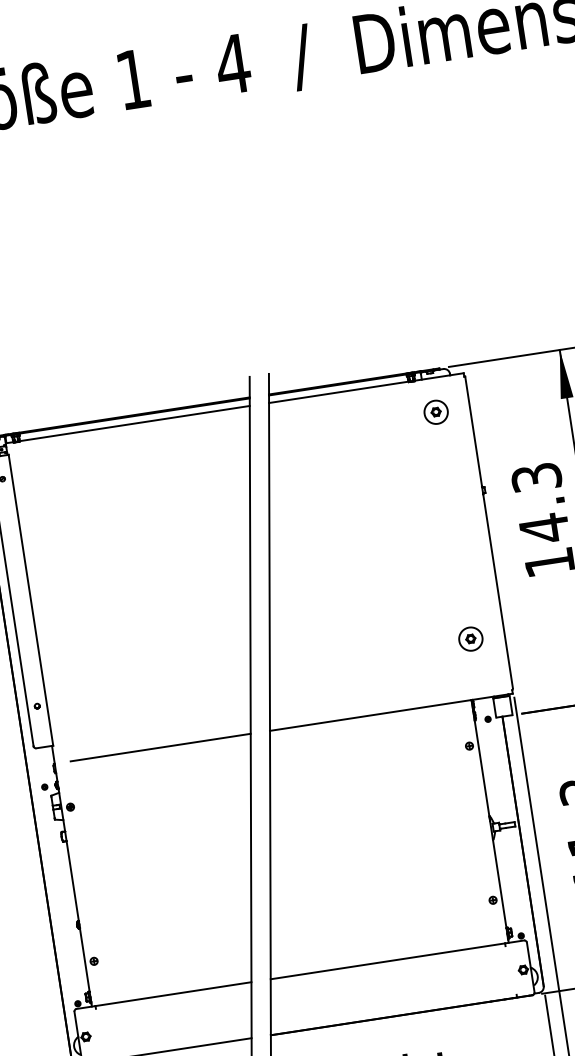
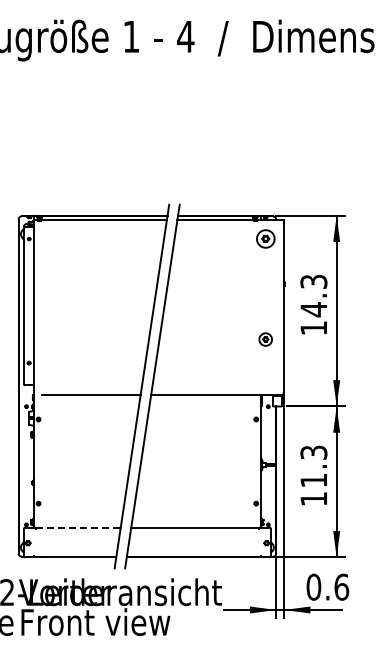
part: (435, 411) -> (265, 238), size x1.4
part: (470, 639) -> (265, 339), moved
line: (173, 993) -> (78, 527), solid -> dashed

